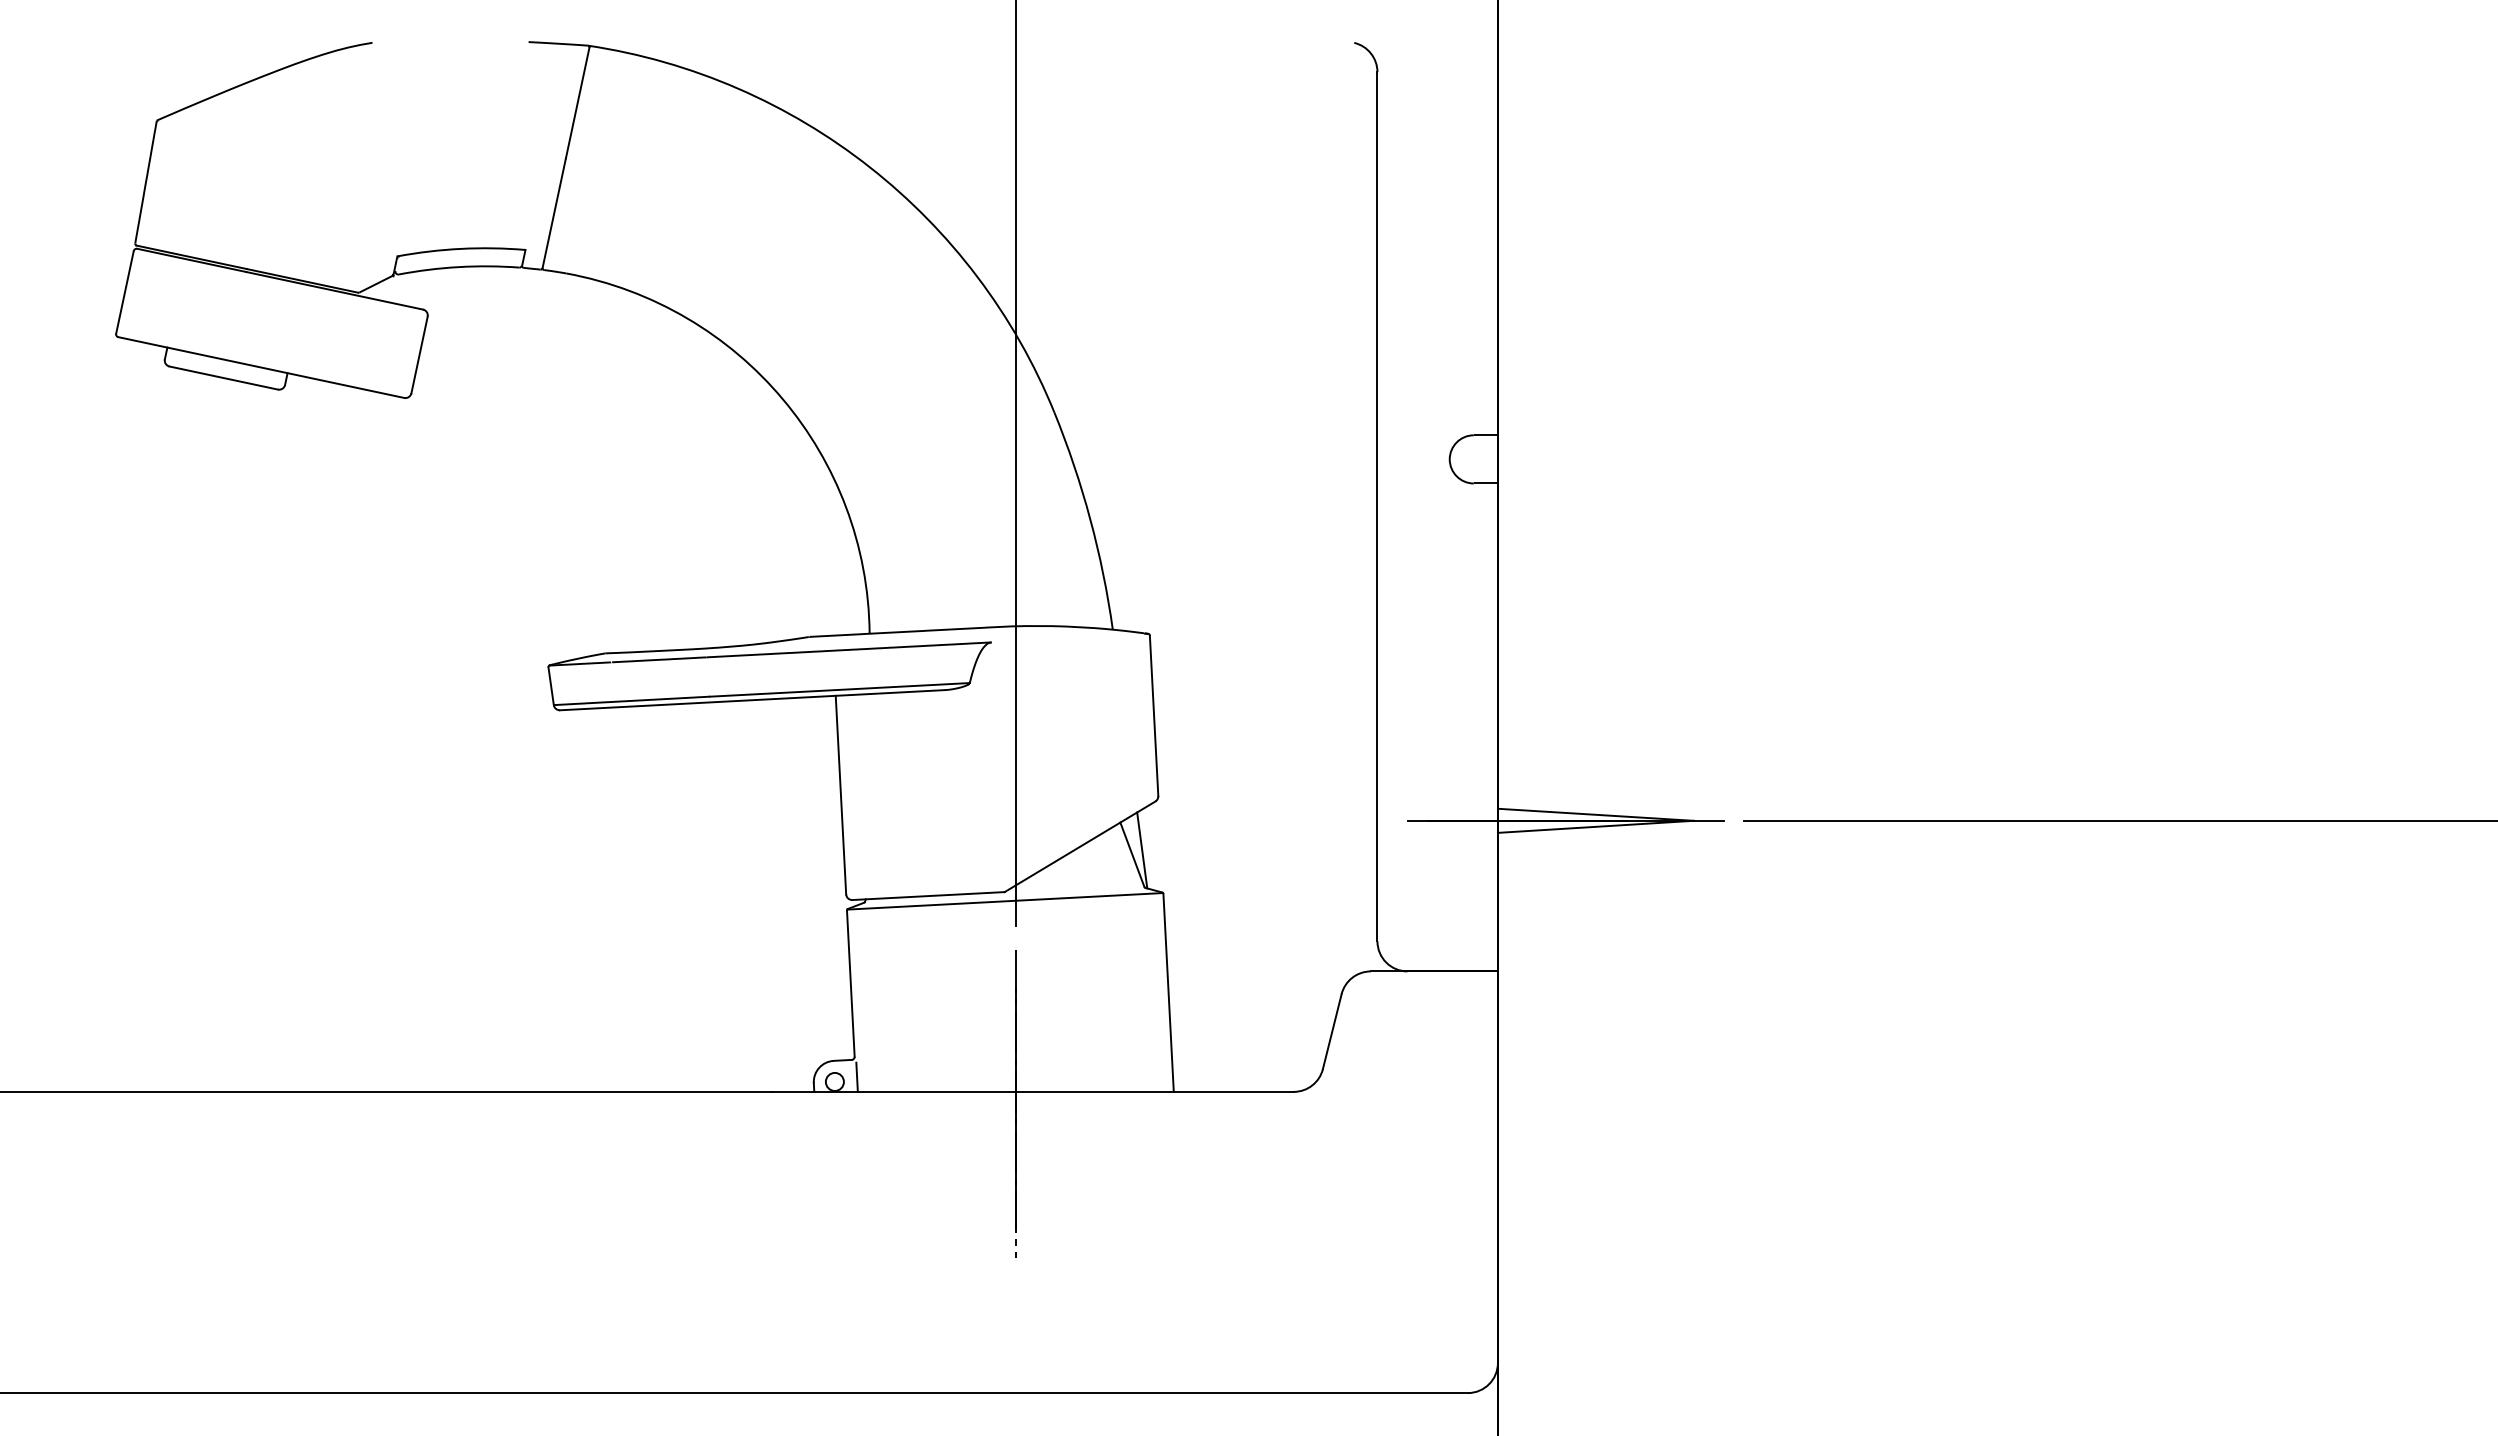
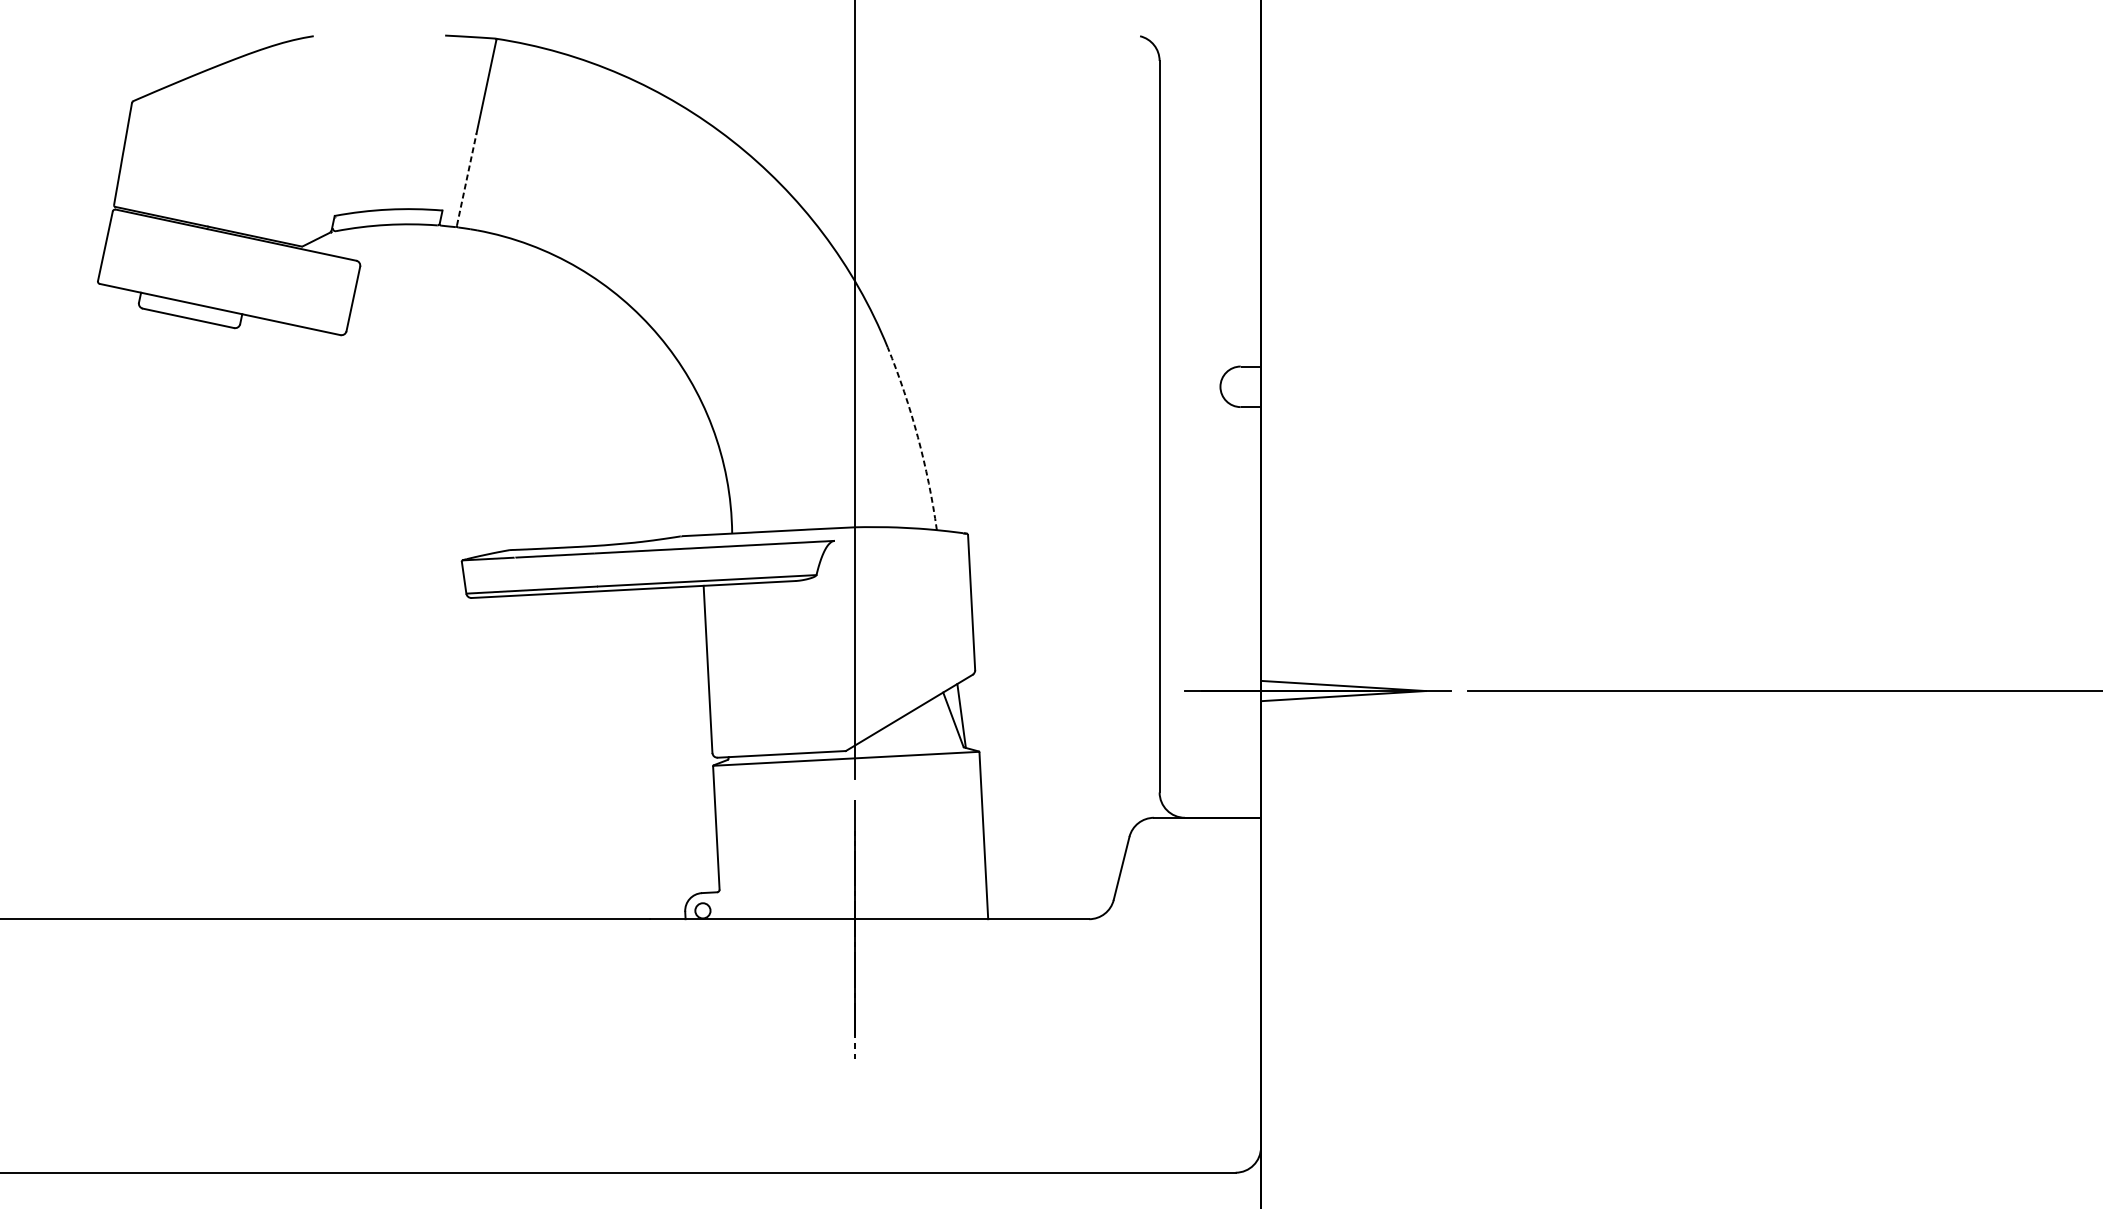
line: (554, 212) -> (466, 179), solid -> dashed
arc: (1090, 519) -> (918, 437), solid -> dashed
line: (856, 1076) -> (721, 906), removed

